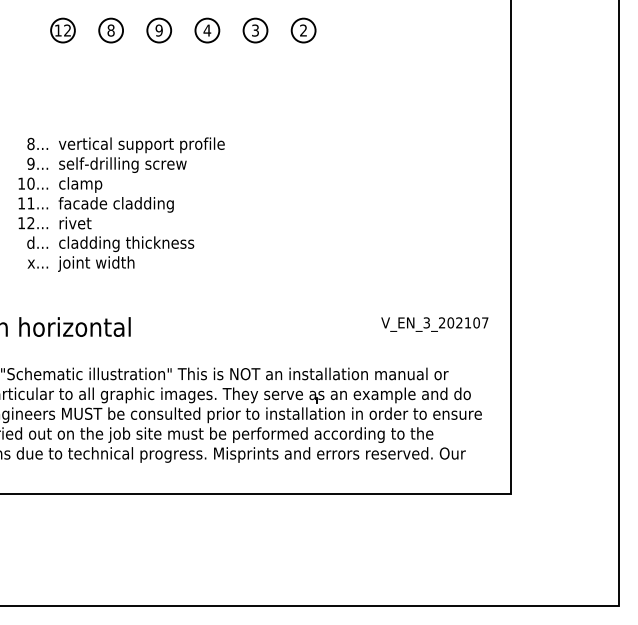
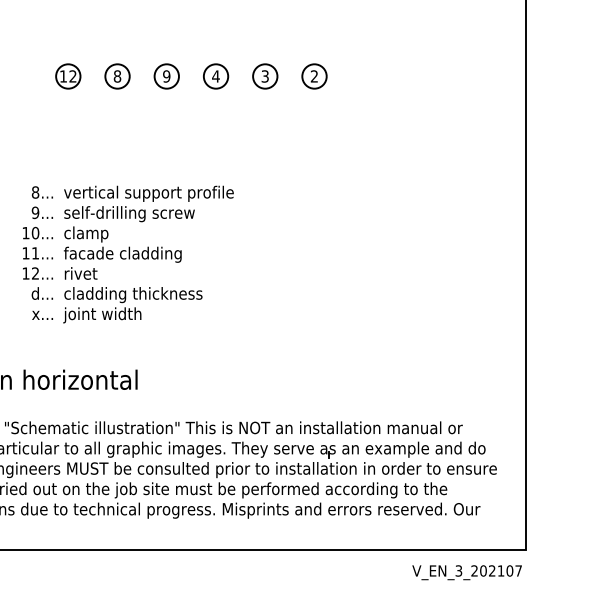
text: (434, 324) -> (466, 572), moved

